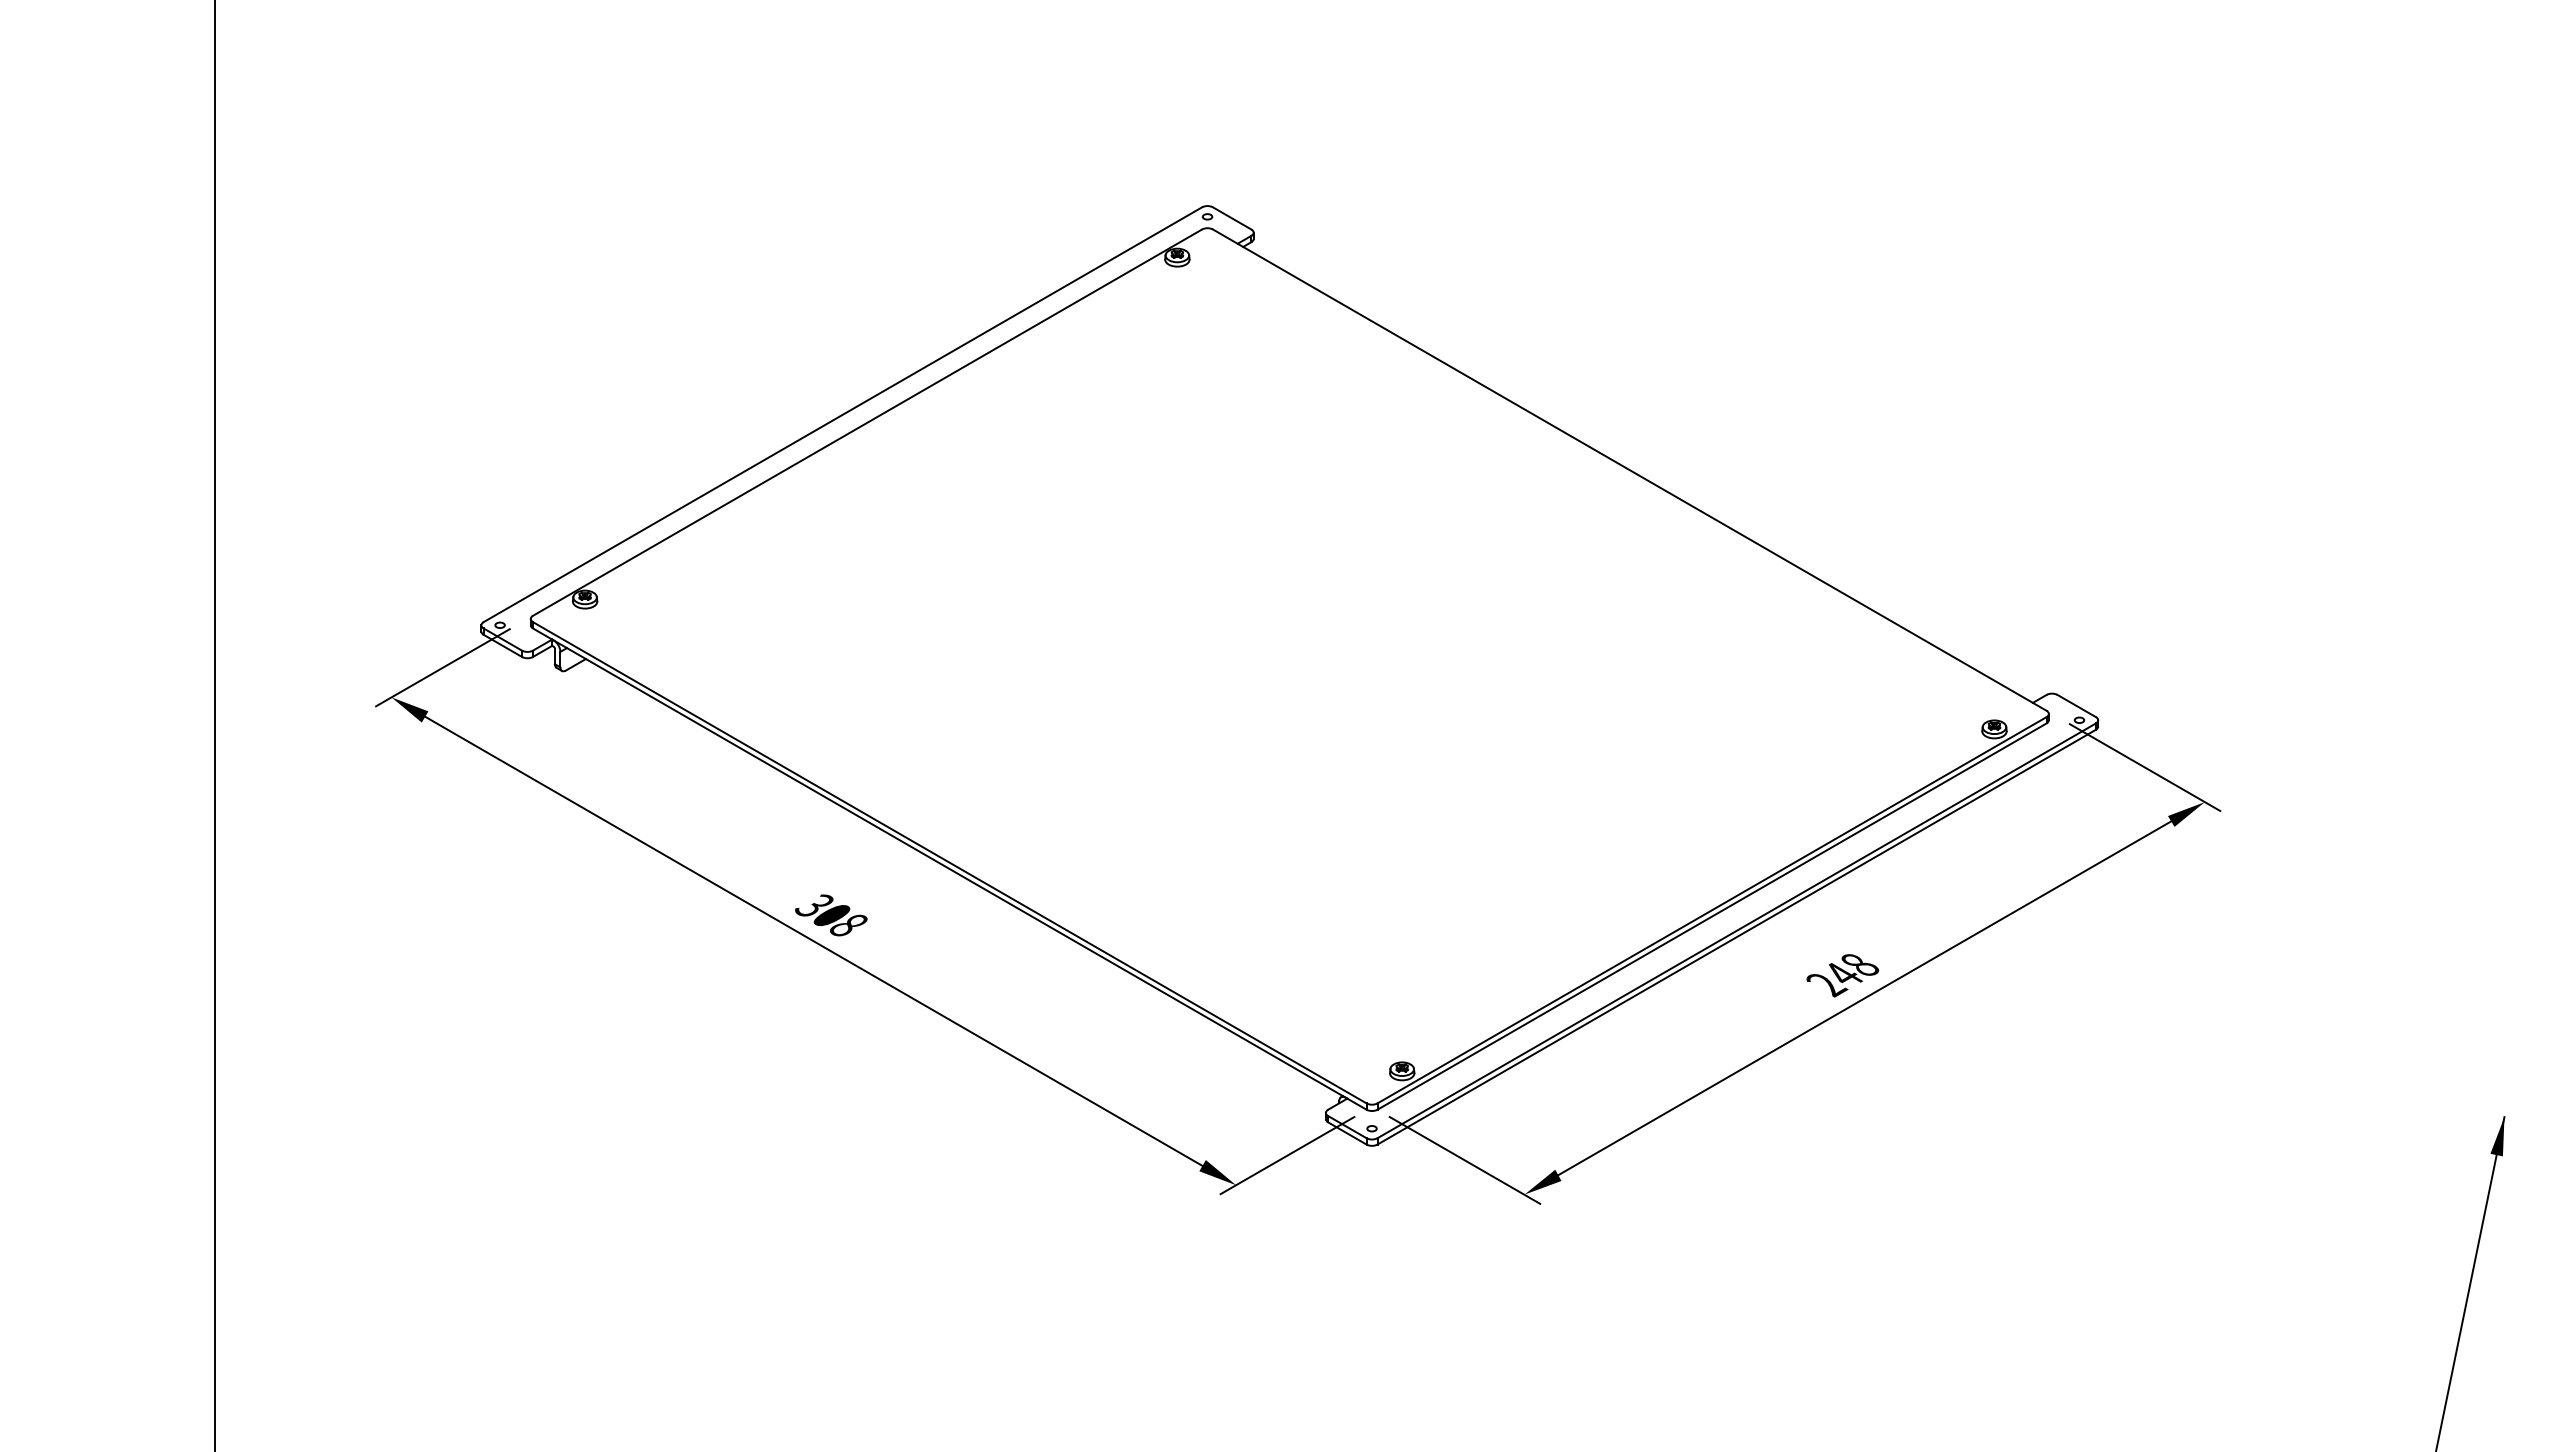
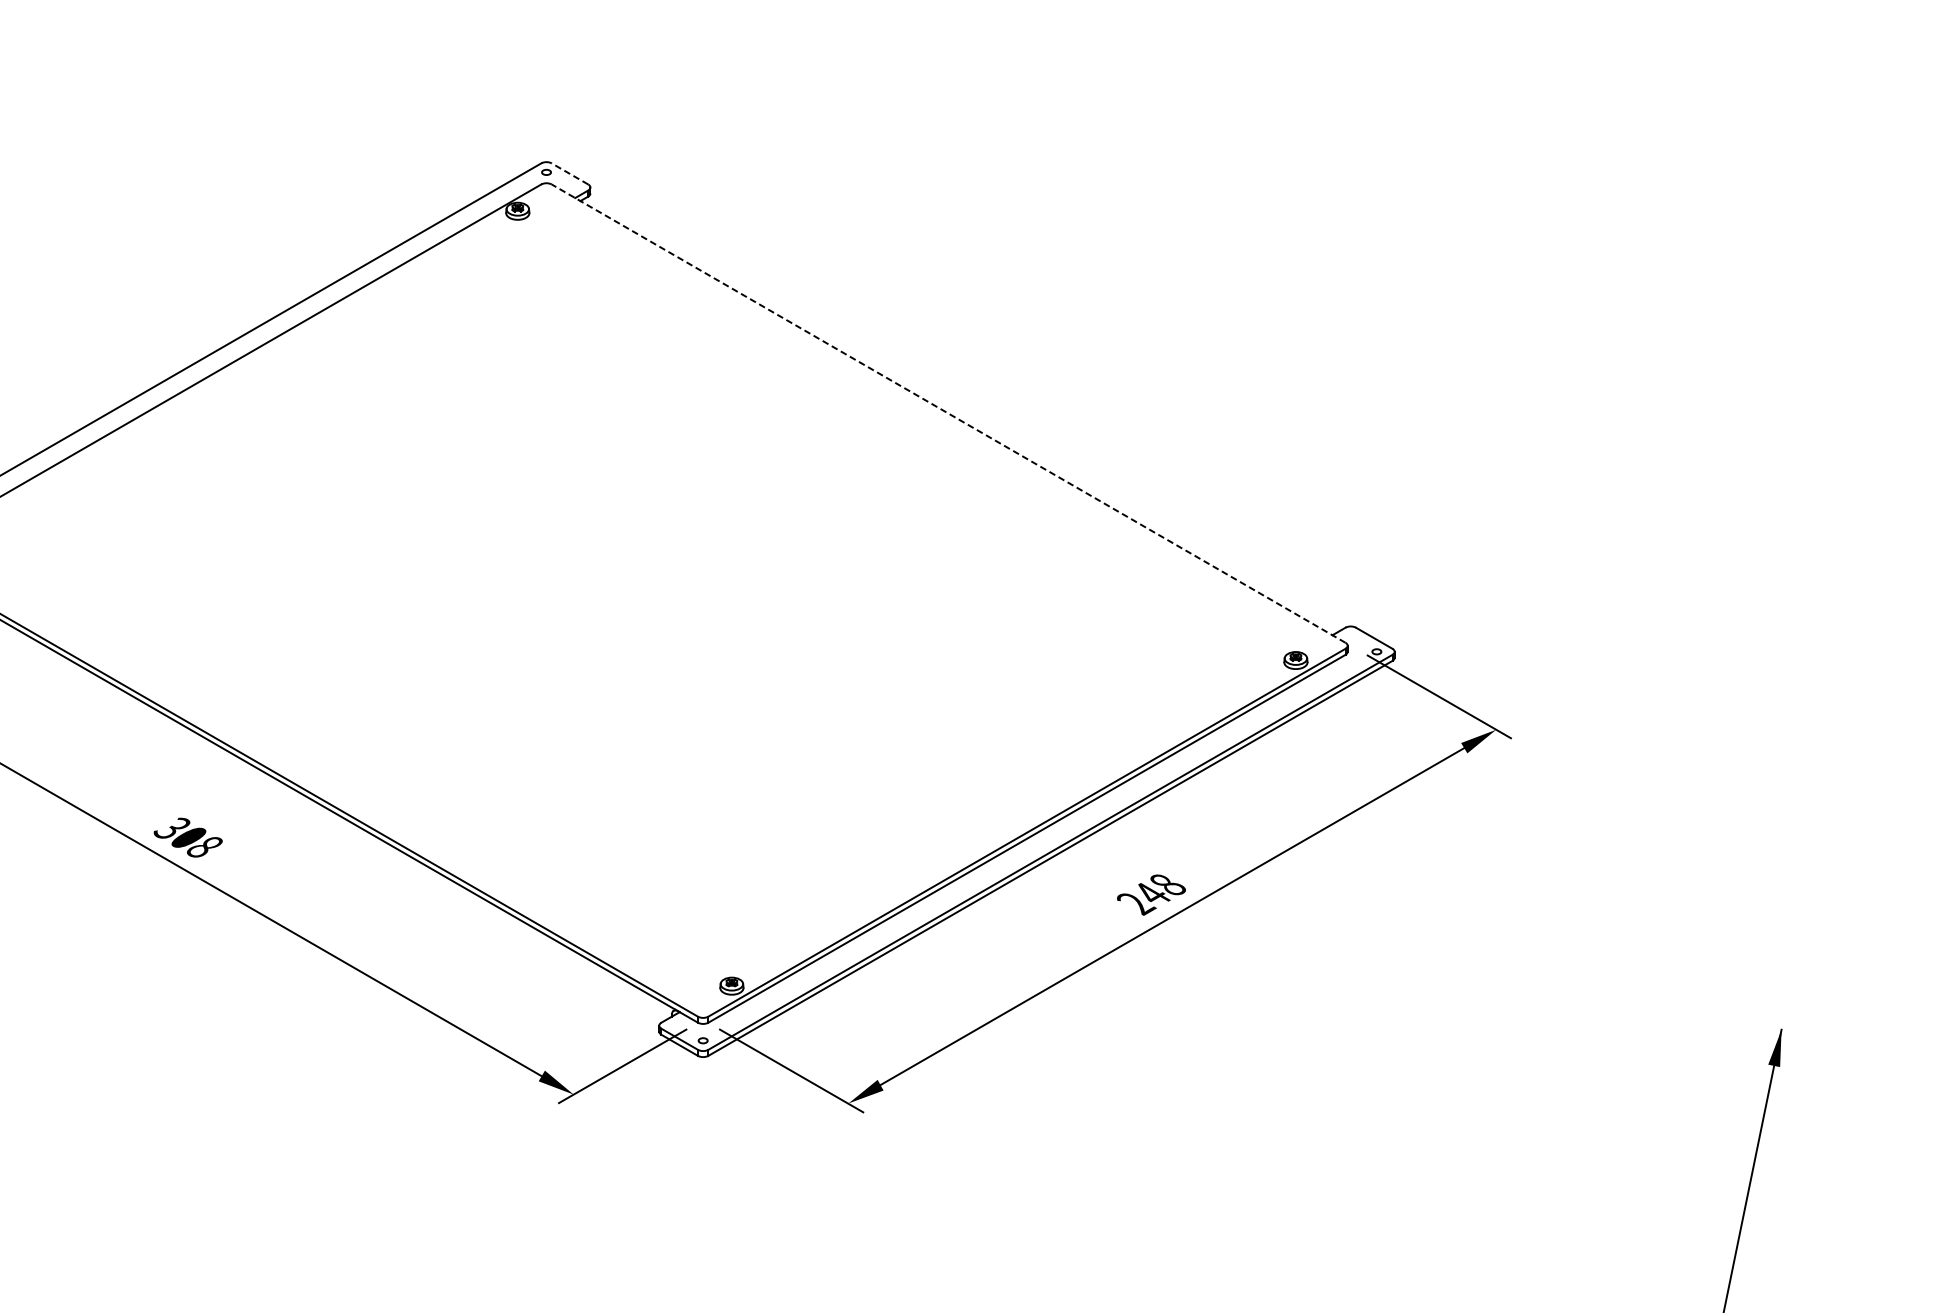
line: (1231, 218) -> (569, 173), solid -> dashed
line: (1629, 469) -> (948, 413), solid -> dashed

